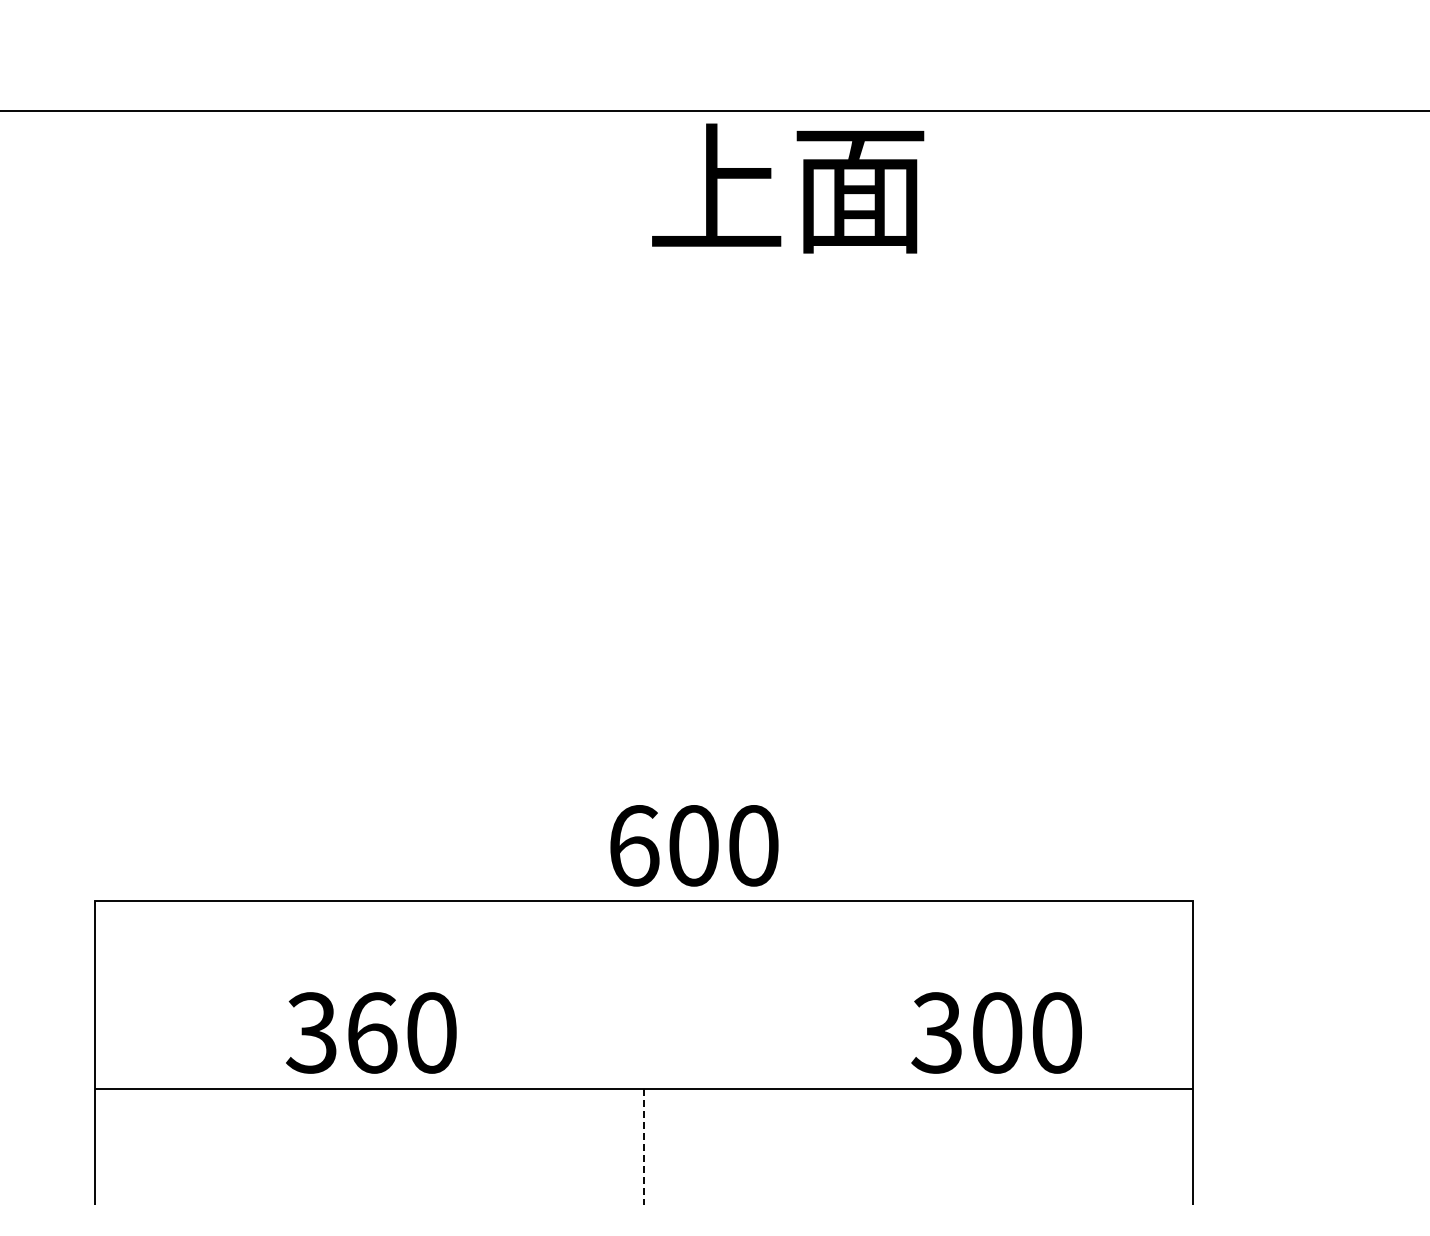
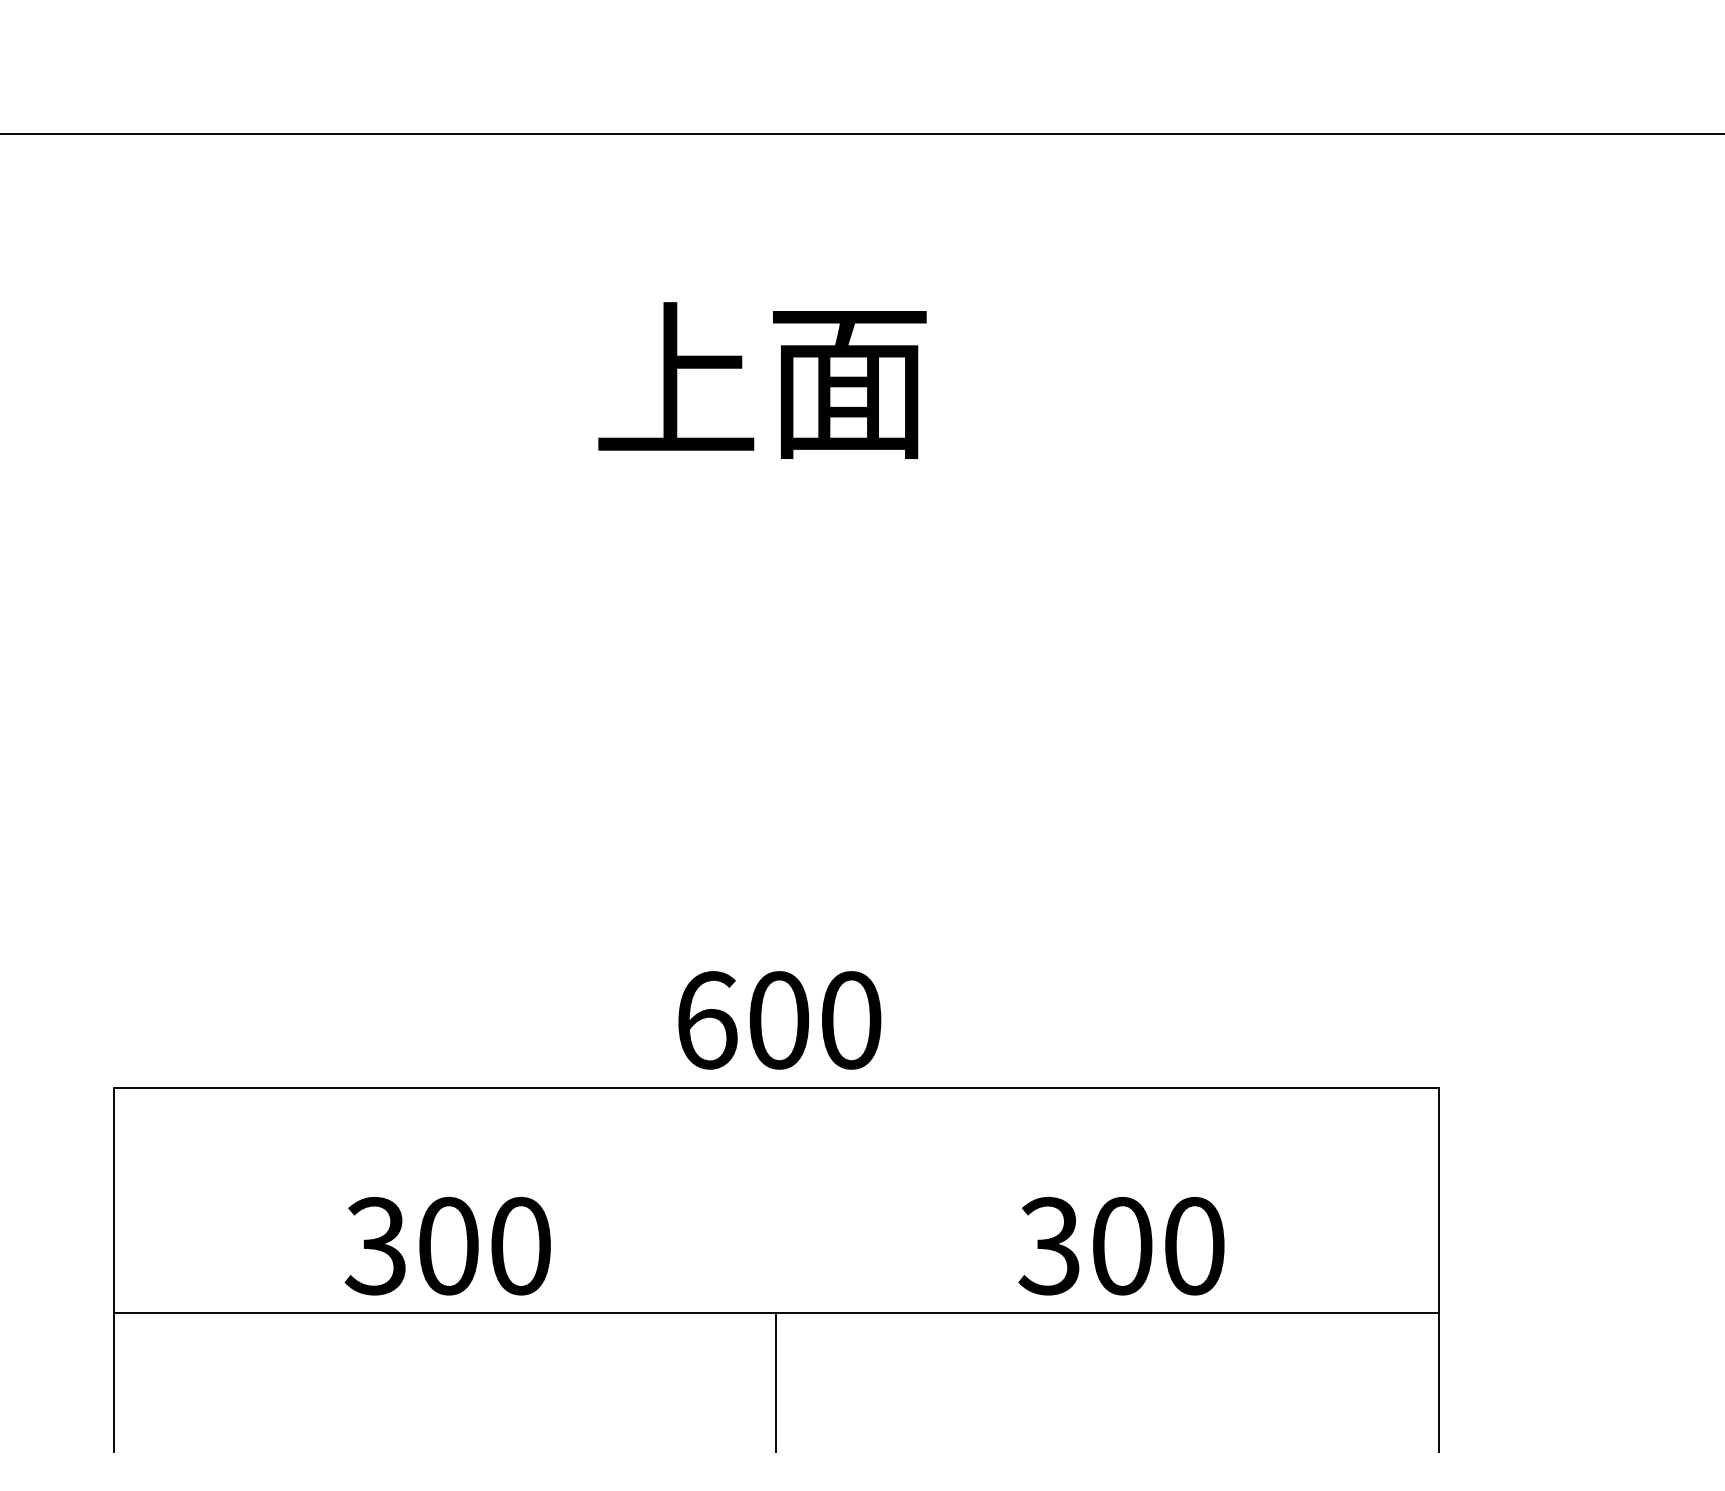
text: (788, 188) -> (762, 380), moved
text: (694, 845) -> (779, 1020), moved
text: (372, 1032) -> (449, 1245), 360 -> 300
text: (996, 1032) -> (1121, 1245), moved
line: (643, 1147) -> (776, 1384), dashed -> solid

